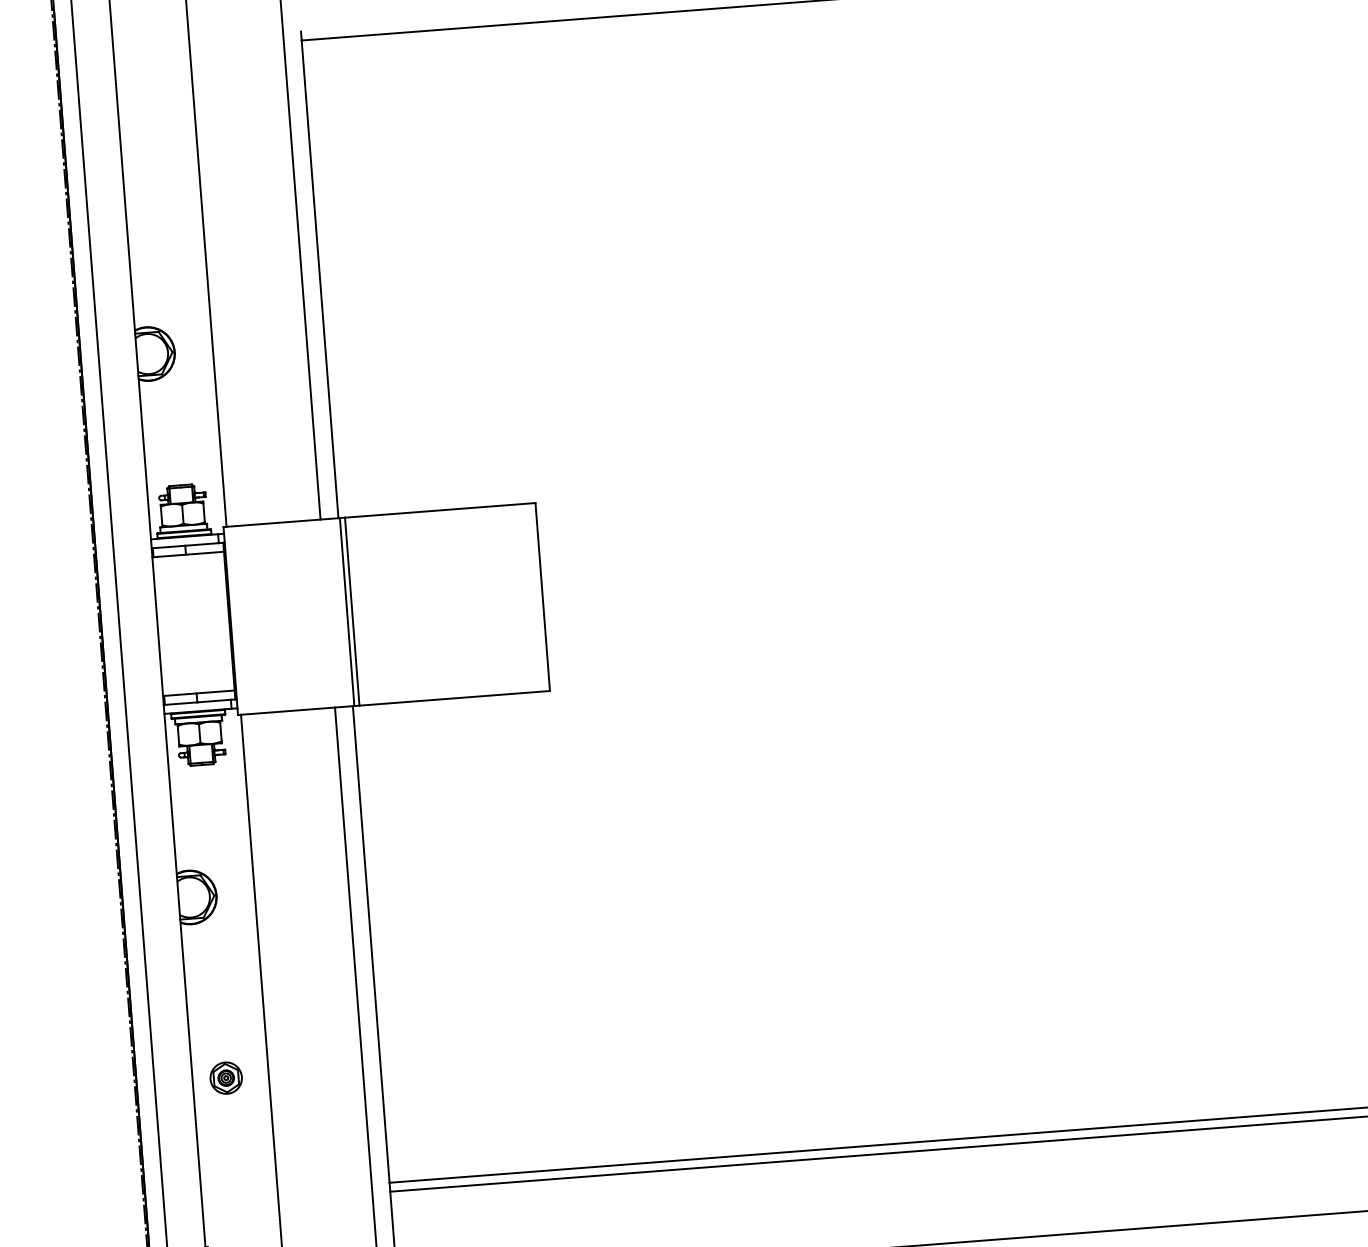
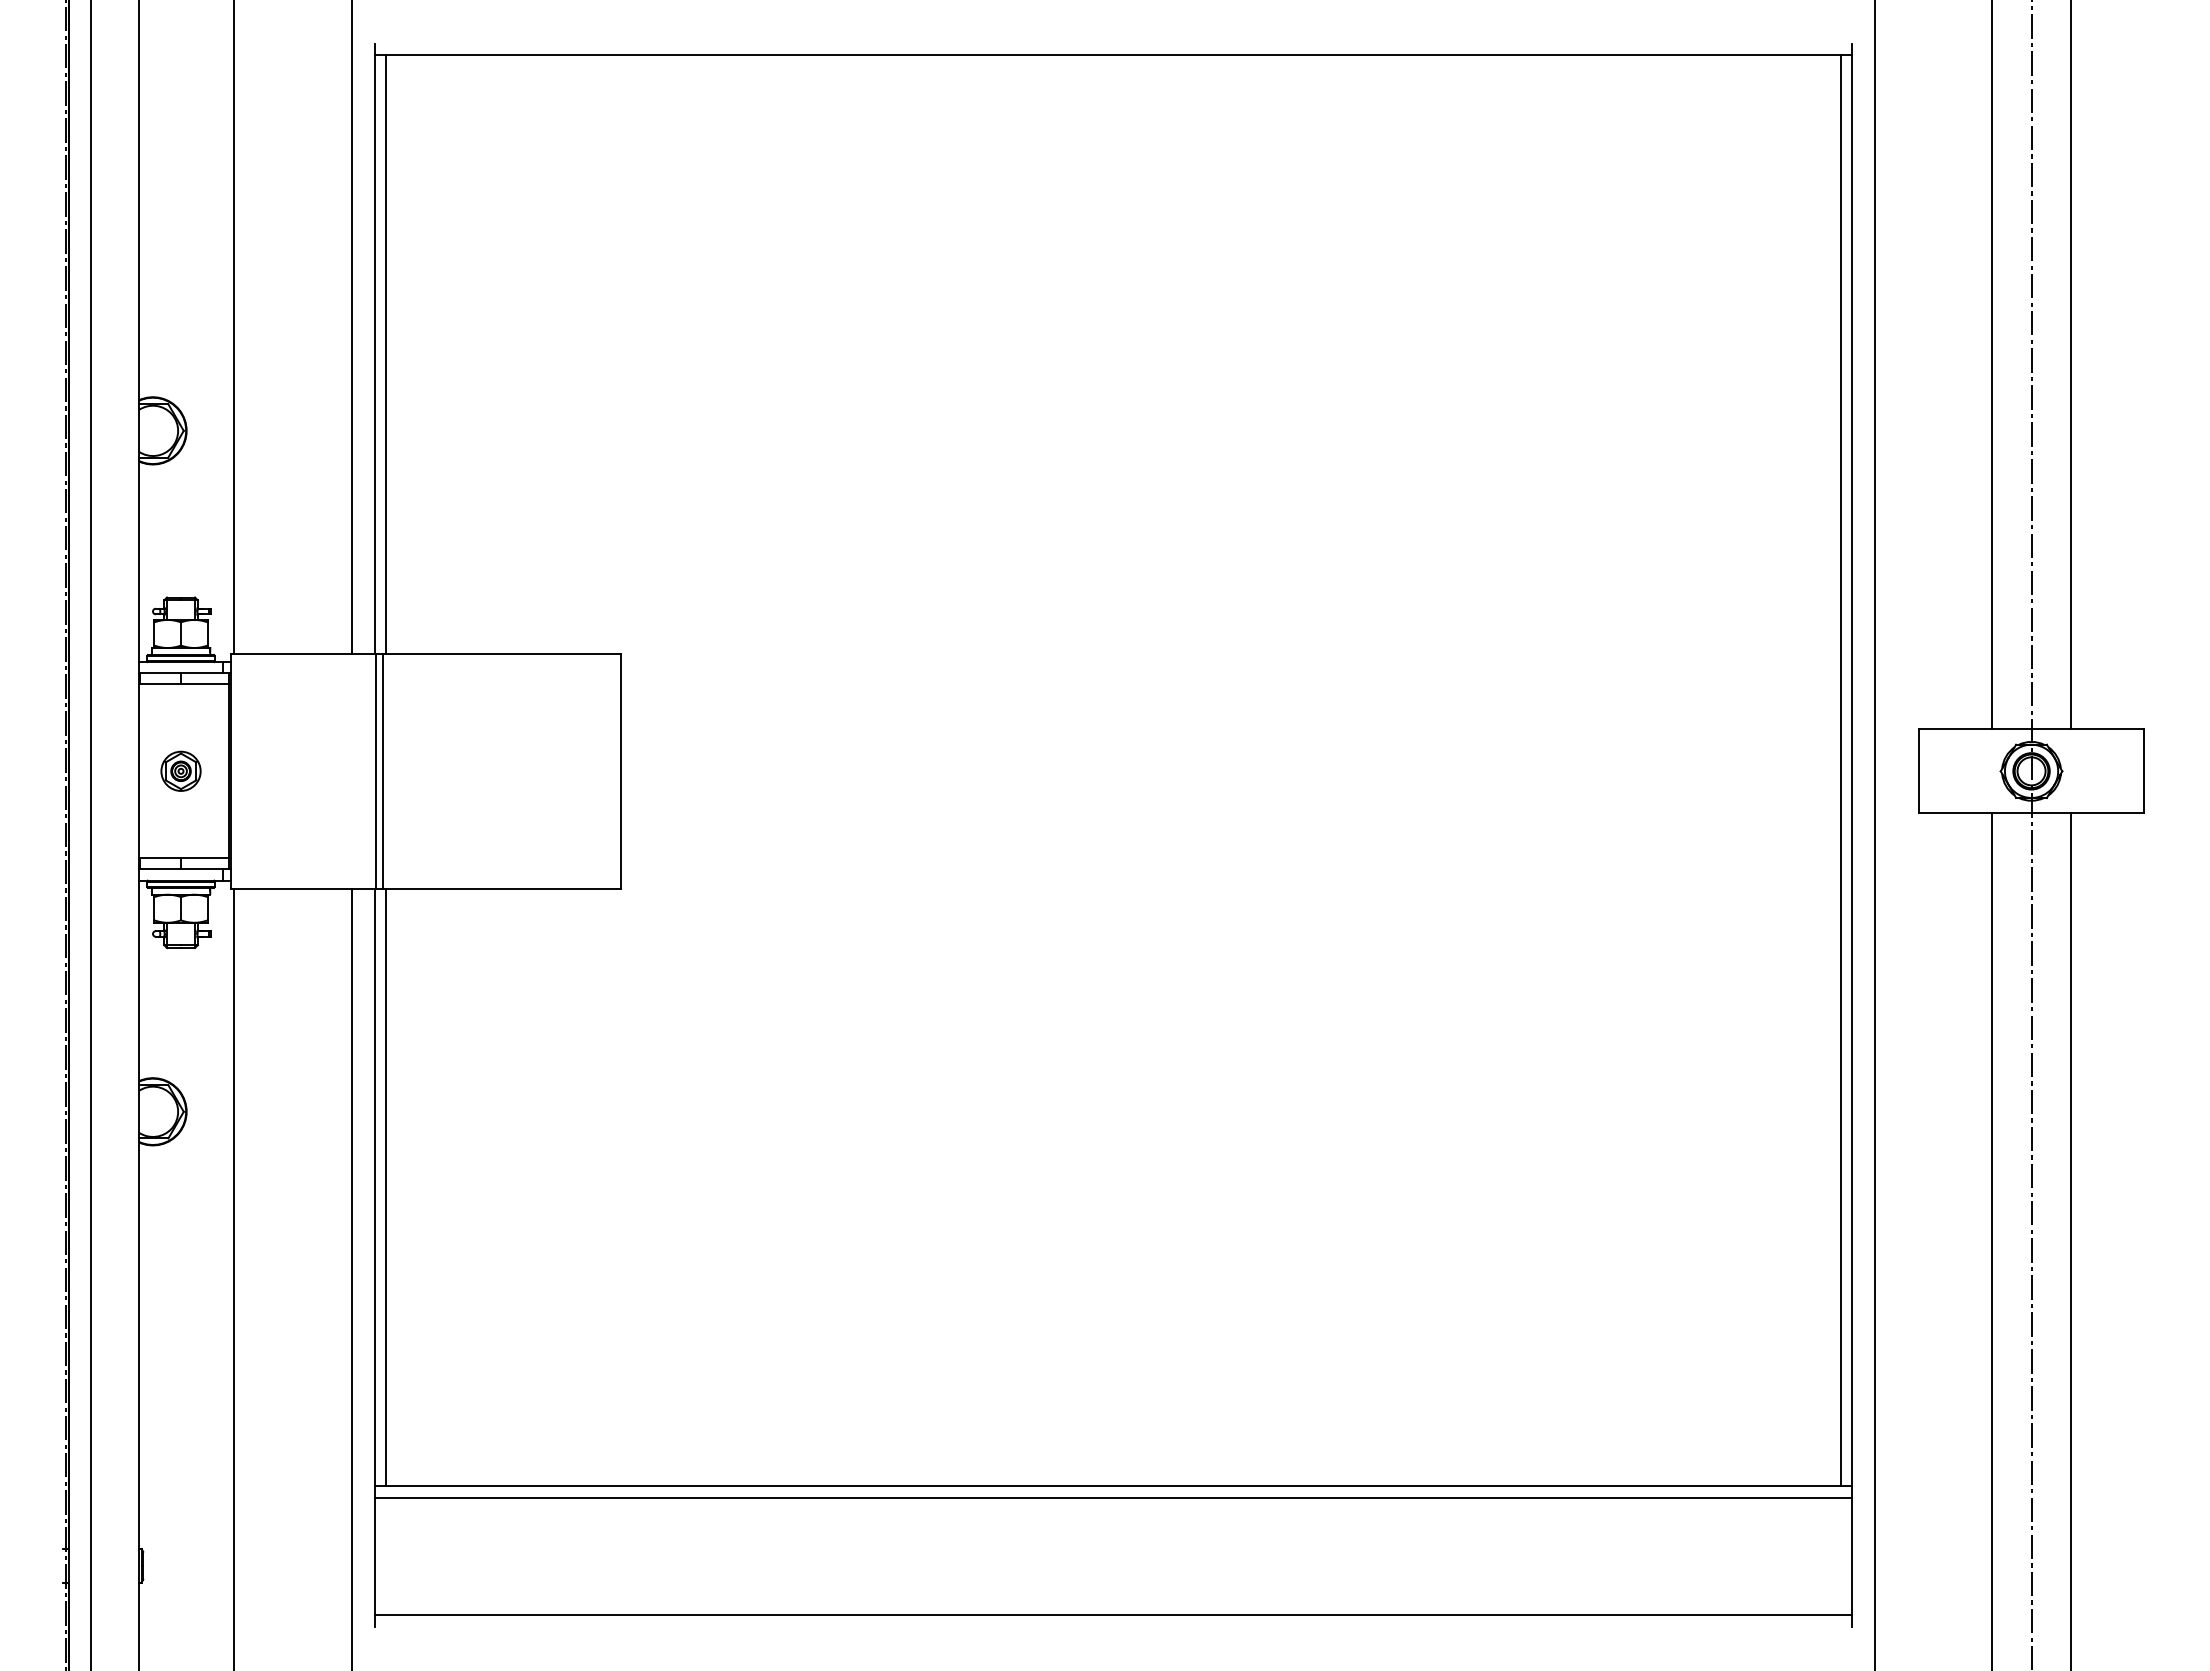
line: (328, 278) -> (385, 353), added
line: (380, 943) -> (385, 1187), added
part: (225, 1077) -> (180, 770), moved

